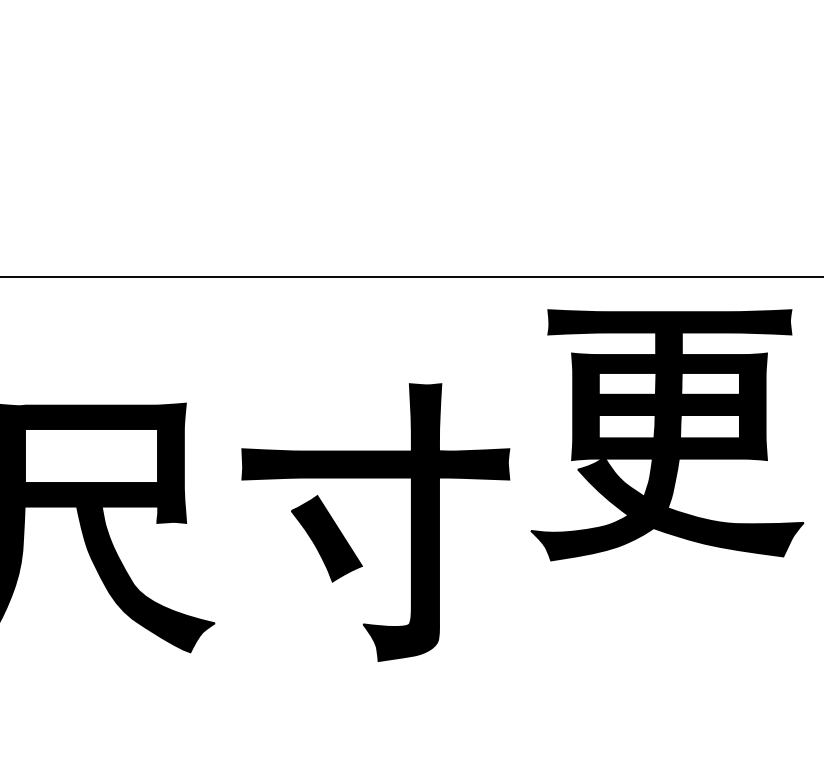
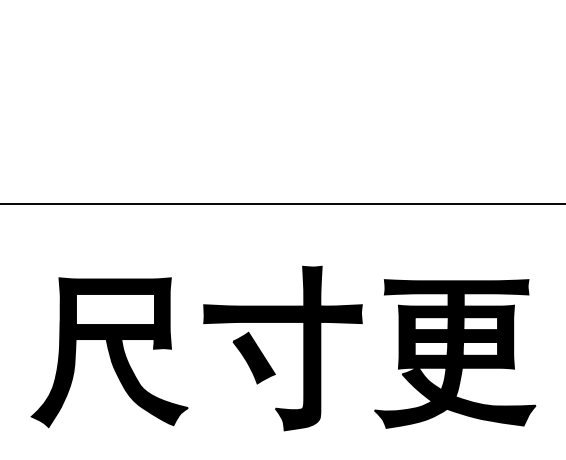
part: (667, 434) -> (455, 353), moved

